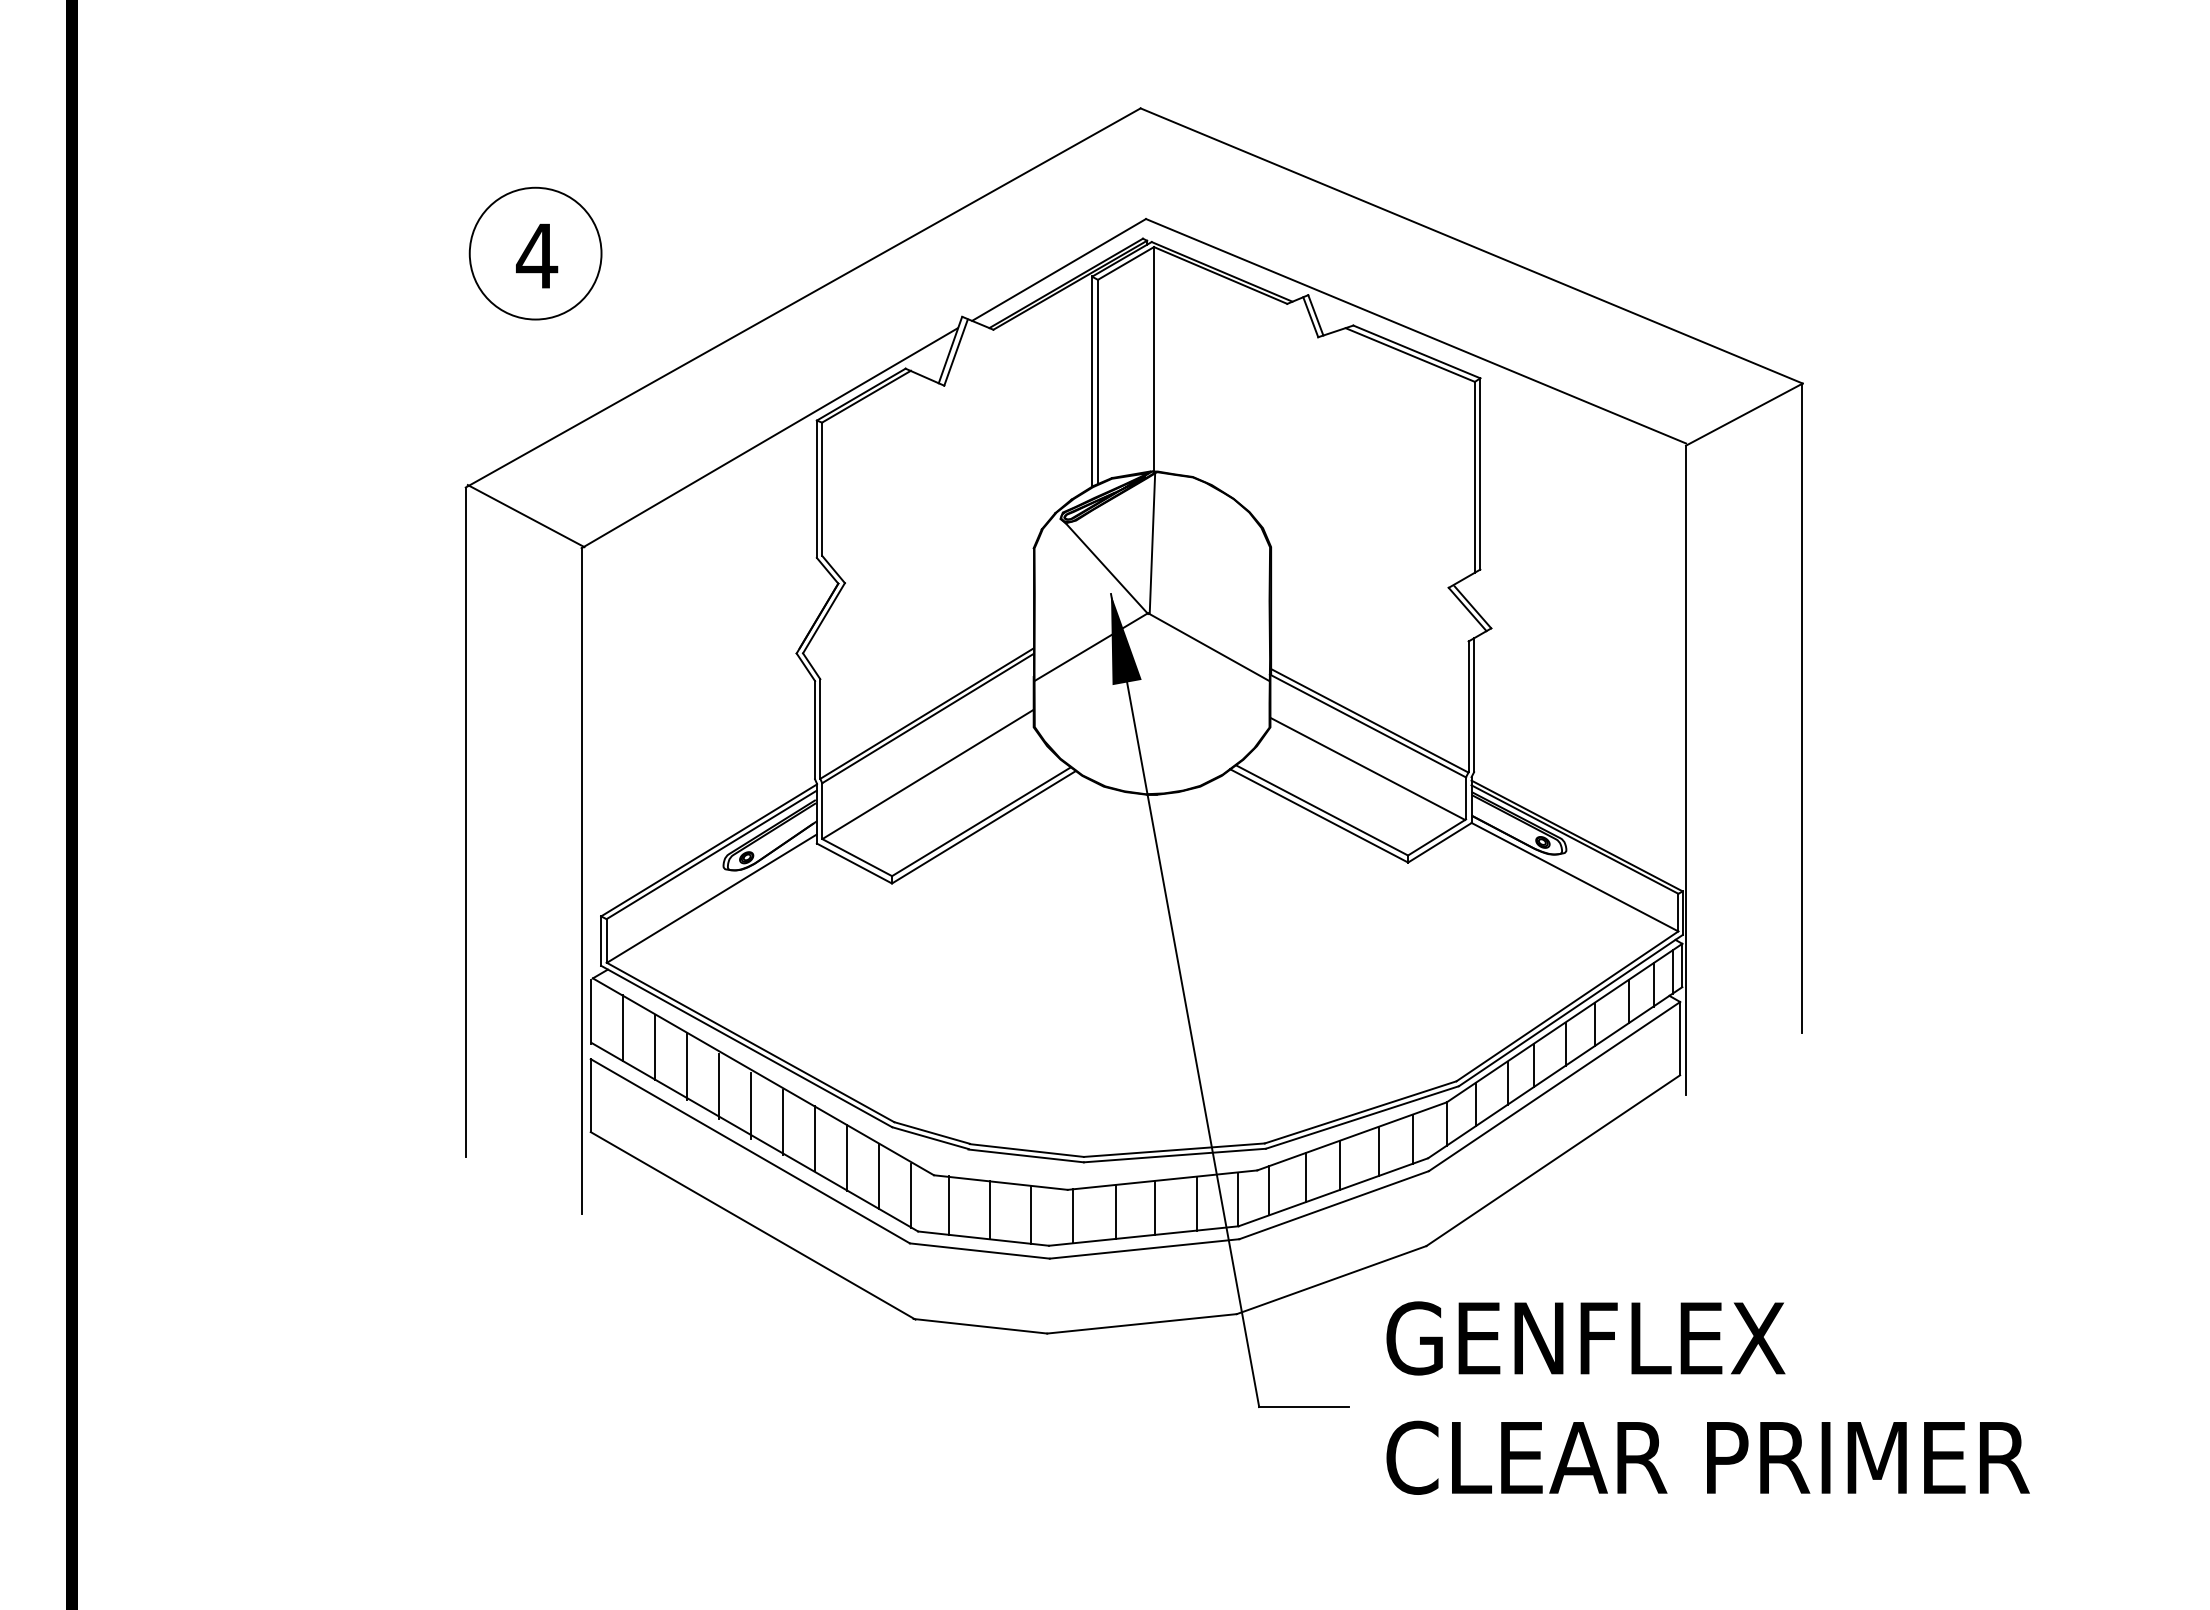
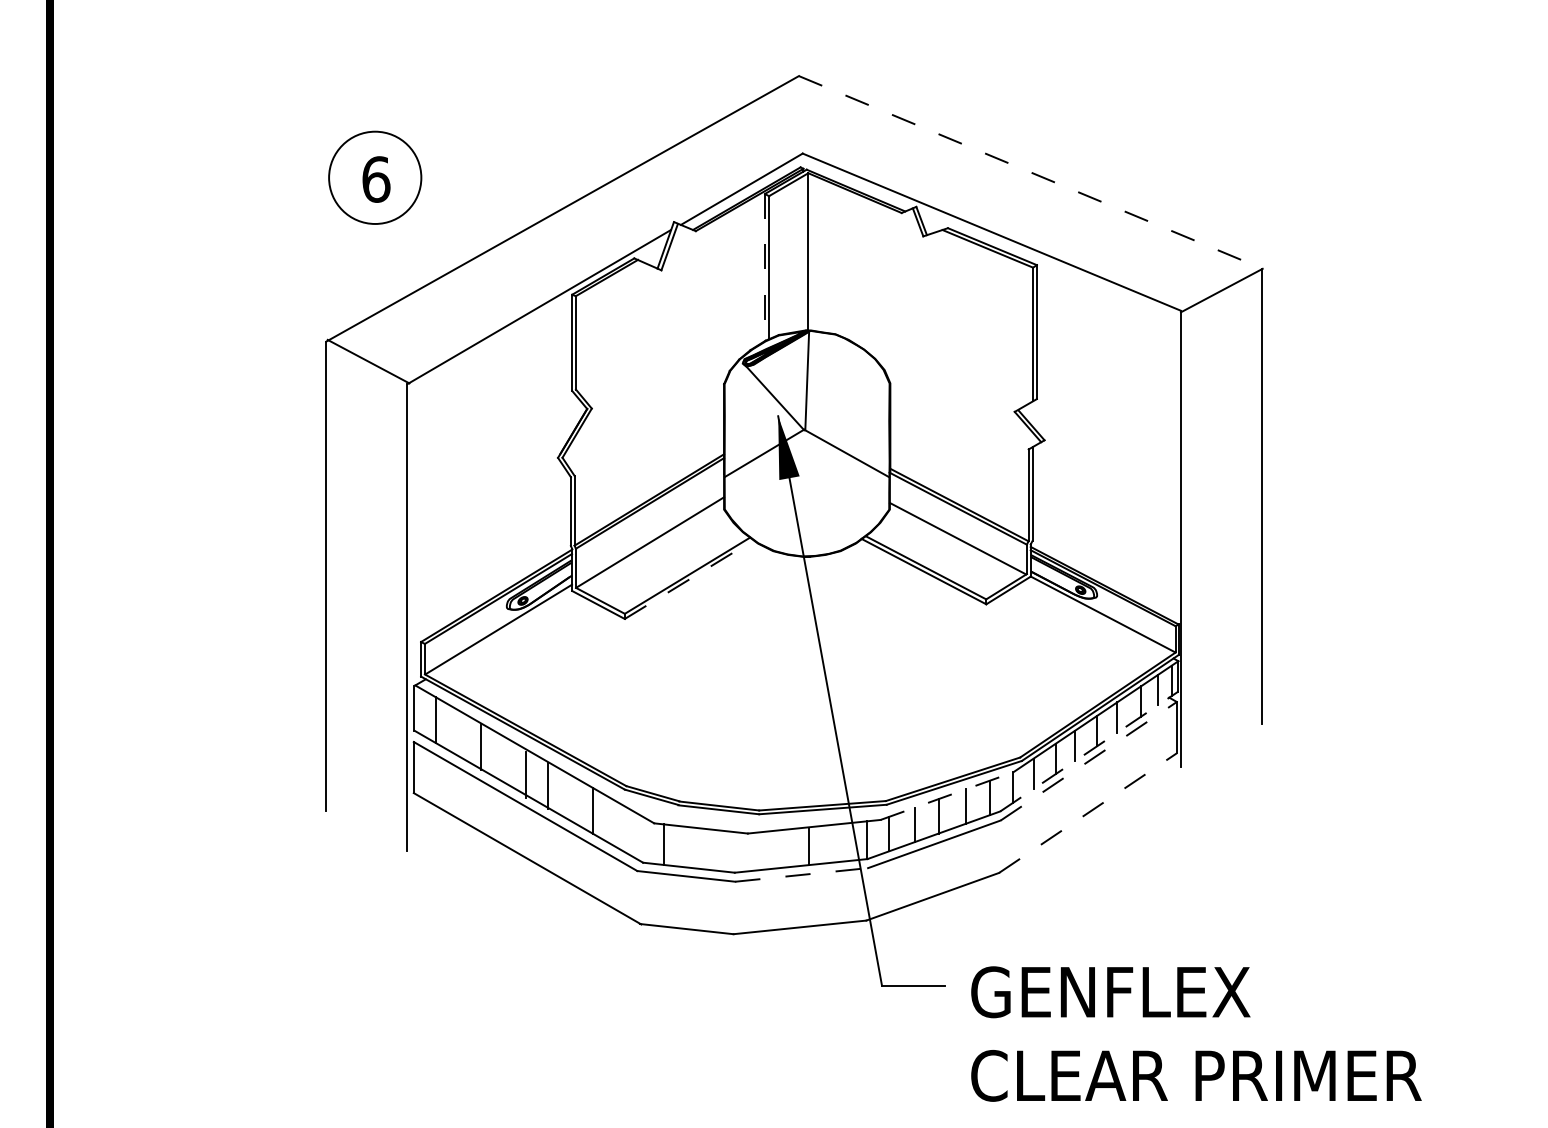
line: (1471, 245) -> (1030, 172), solid -> dashed
text: (537, 255) -> (376, 179), 4 -> 6
line: (1092, 382) -> (765, 268), solid -> dashed
line: (983, 827) -> (688, 579), solid -> dashed
line: (654, 1047) -> (458, 733), removed
line: (1555, 1072) -> (1089, 751), solid -> dashed
line: (718, 1086) -> (503, 761), removed
line: (1554, 1086) -> (1088, 761), solid -> dashed
line: (1352, 1136) -> (947, 796), solid -> dashed
line: (814, 1138) -> (570, 797), removed
line: (1553, 1160) -> (1088, 812), solid -> dashed
line: (878, 1176) -> (615, 824), removed
line: (910, 1195) -> (637, 837), removed
line: (1196, 1203) -> (838, 843), removed
line: (989, 1210) -> (693, 848), removed
line: (1116, 1211) -> (782, 848), removed
line: (1031, 1214) -> (722, 850), removed
line: (1072, 1216) -> (751, 852), removed
line: (1145, 1248) -> (802, 874), solid -> dashed
text: (1707, 1397) -> (1195, 1033), moved

